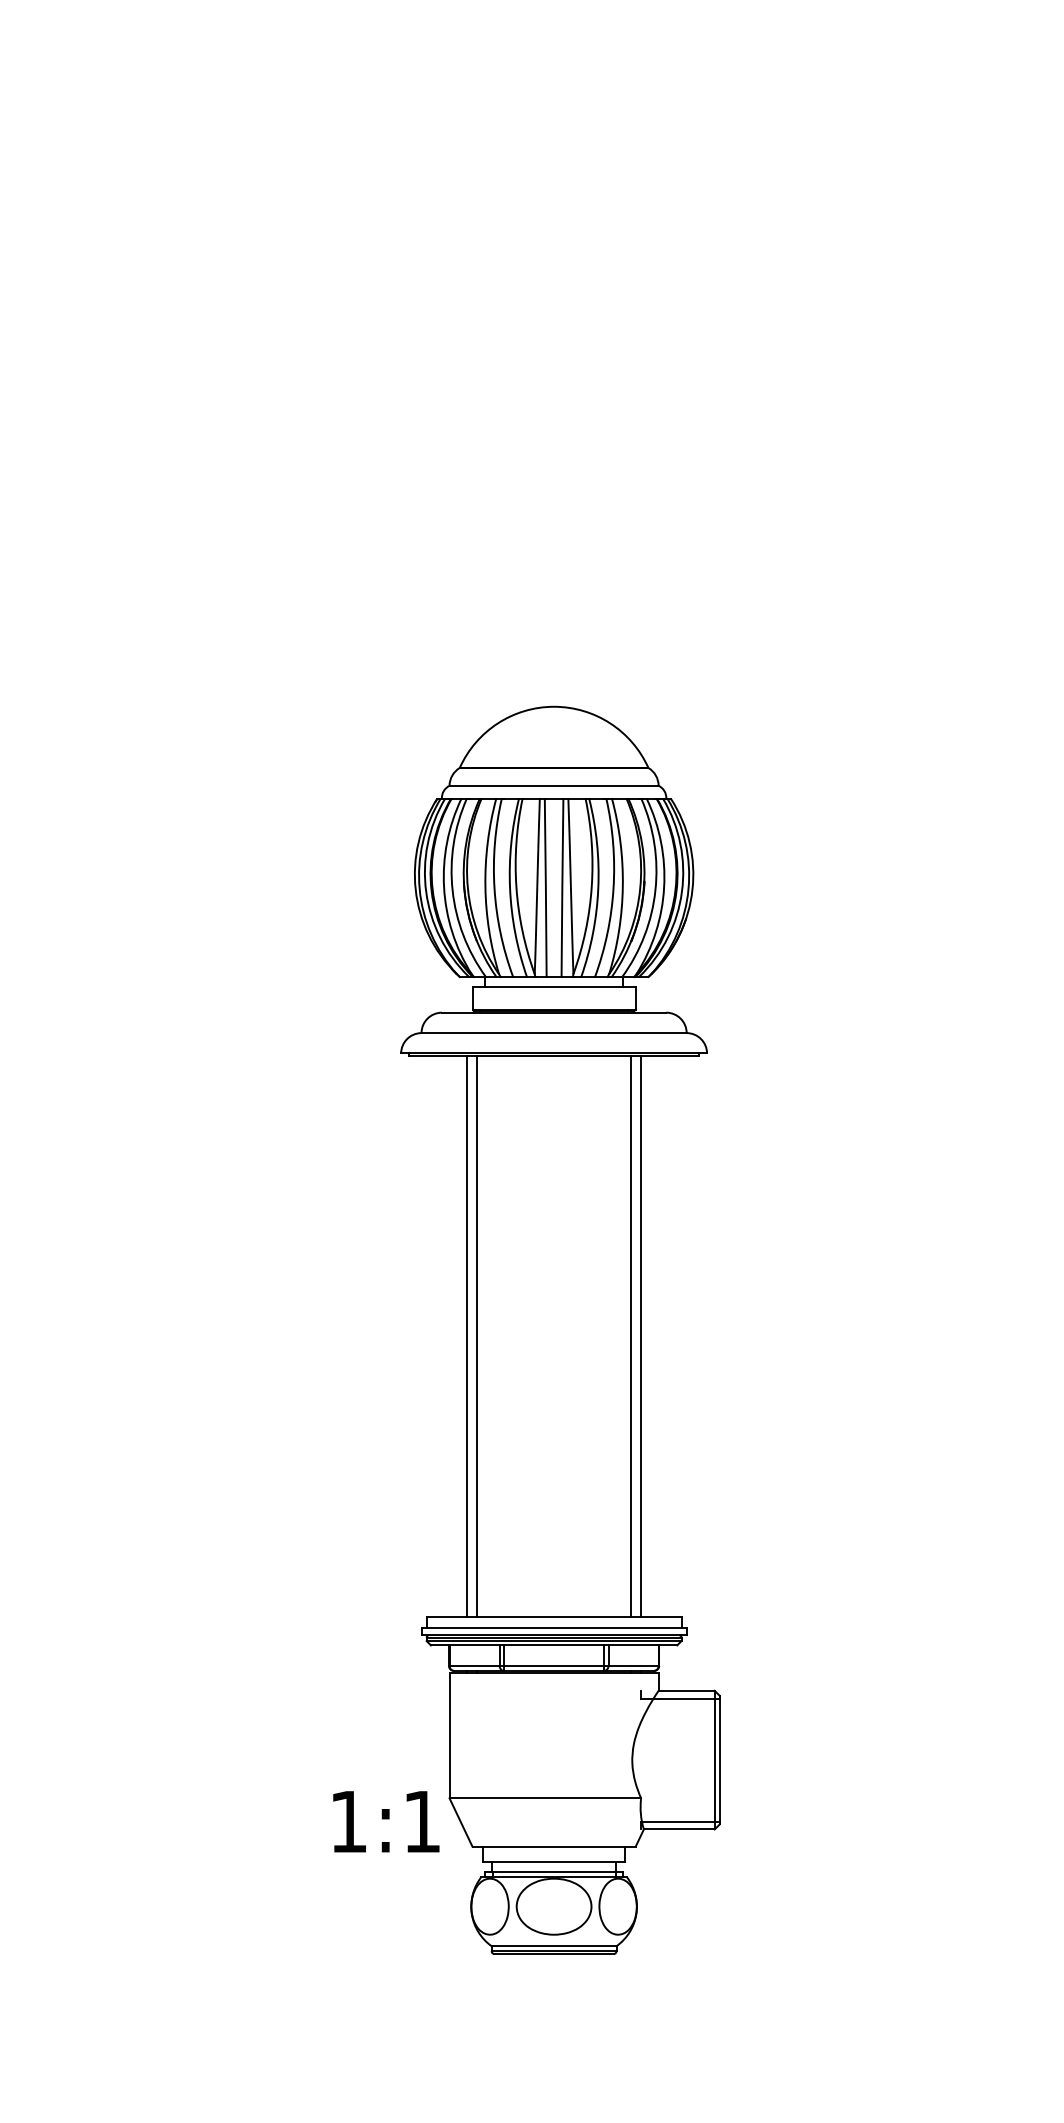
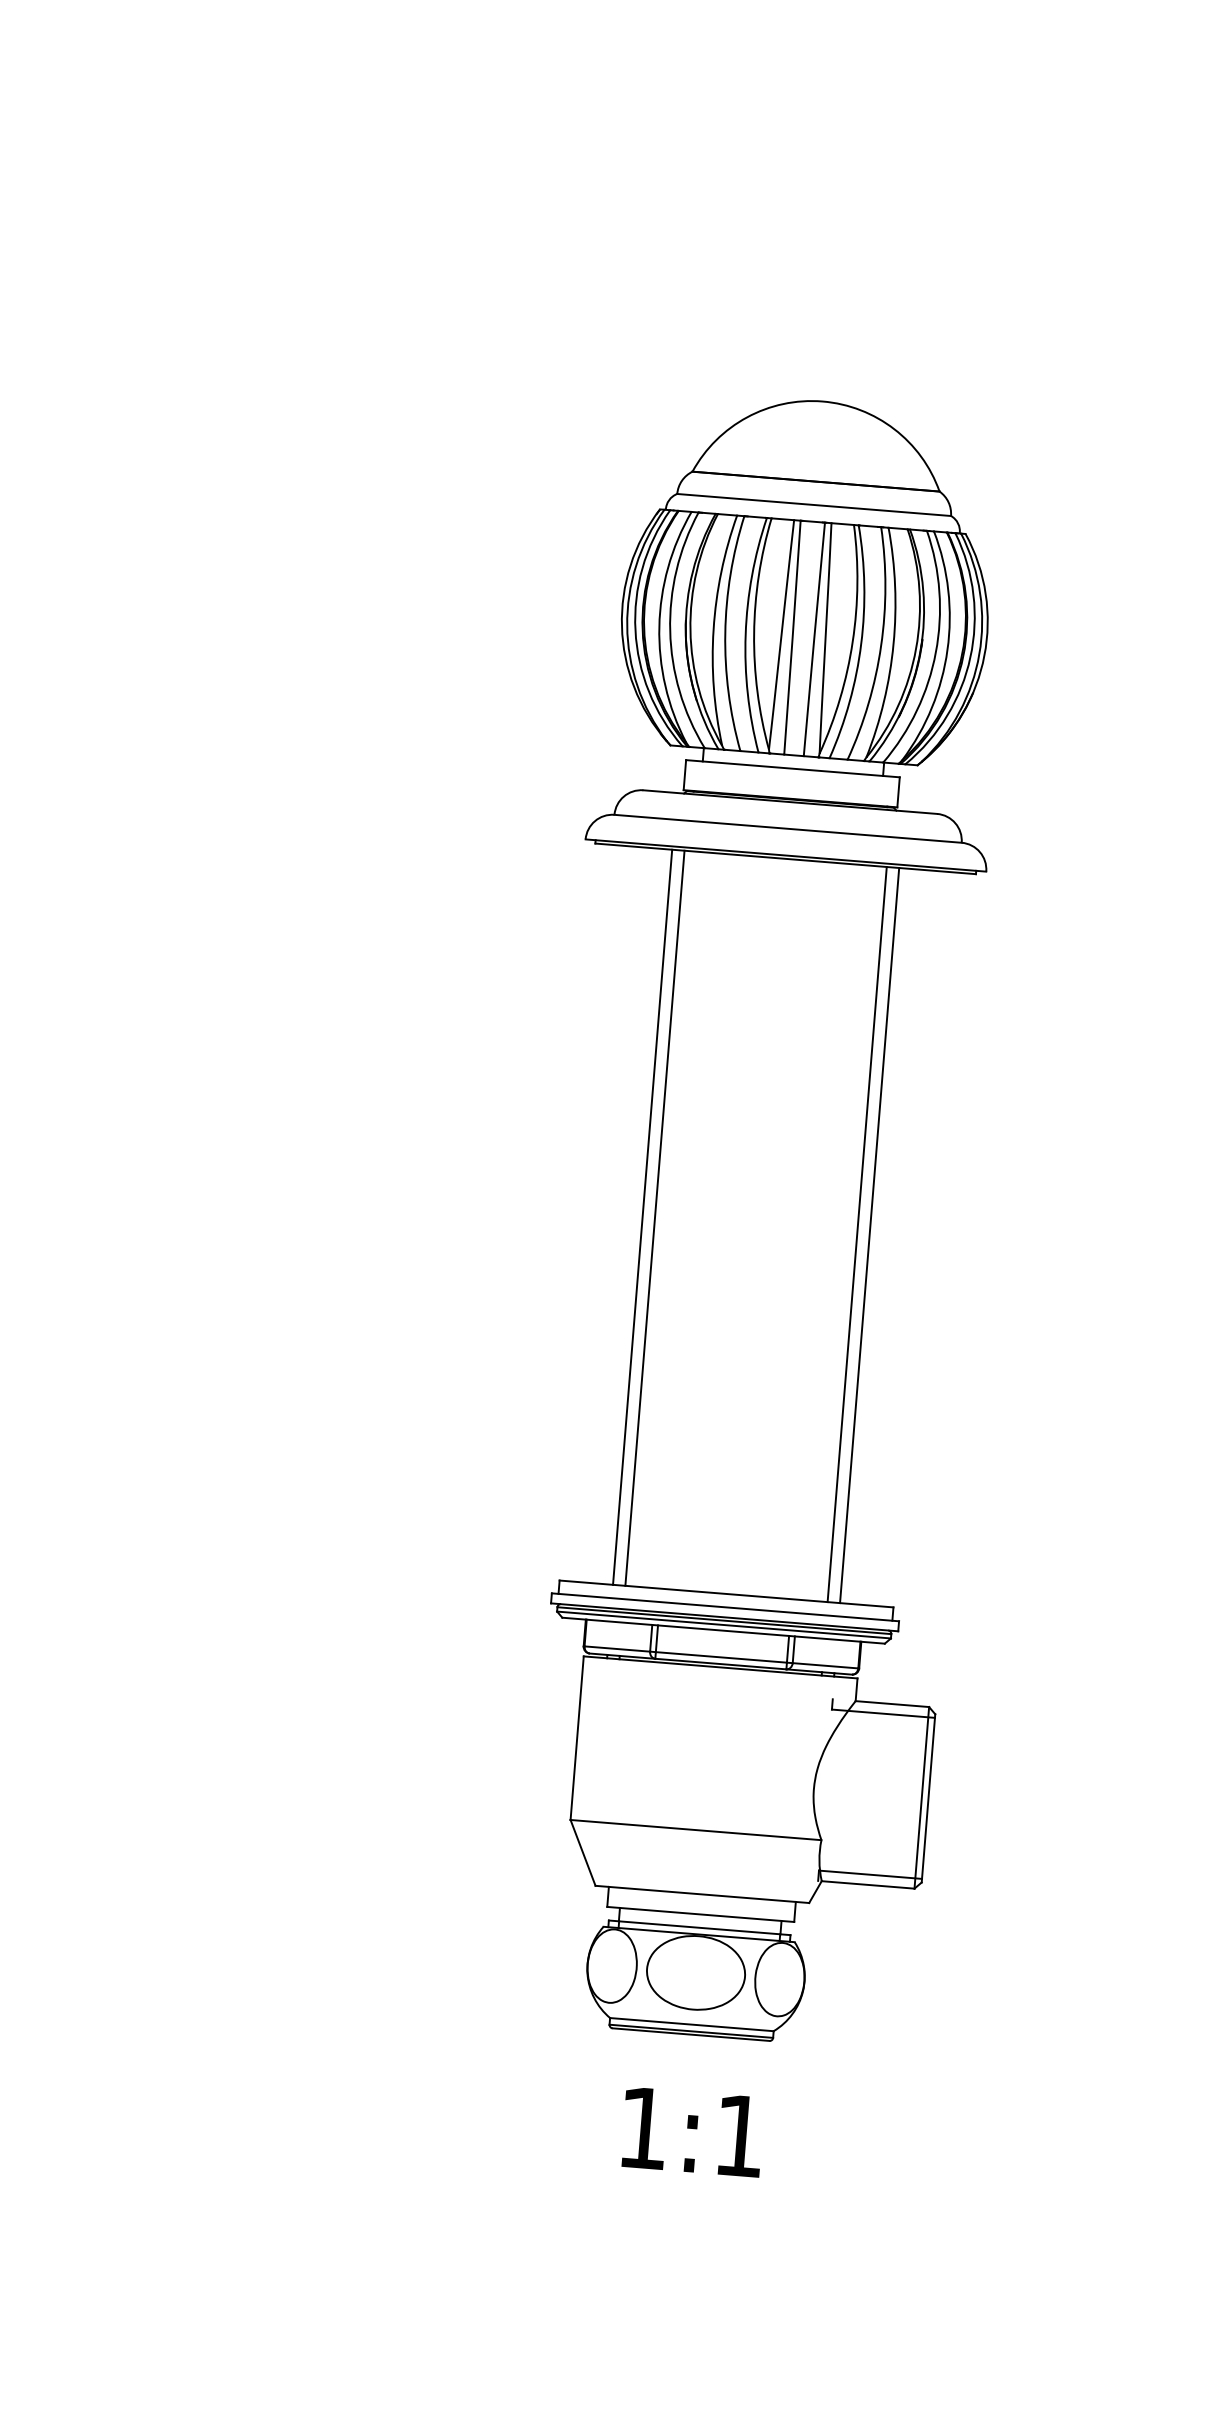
text: (386, 1821) -> (693, 2131), moved

